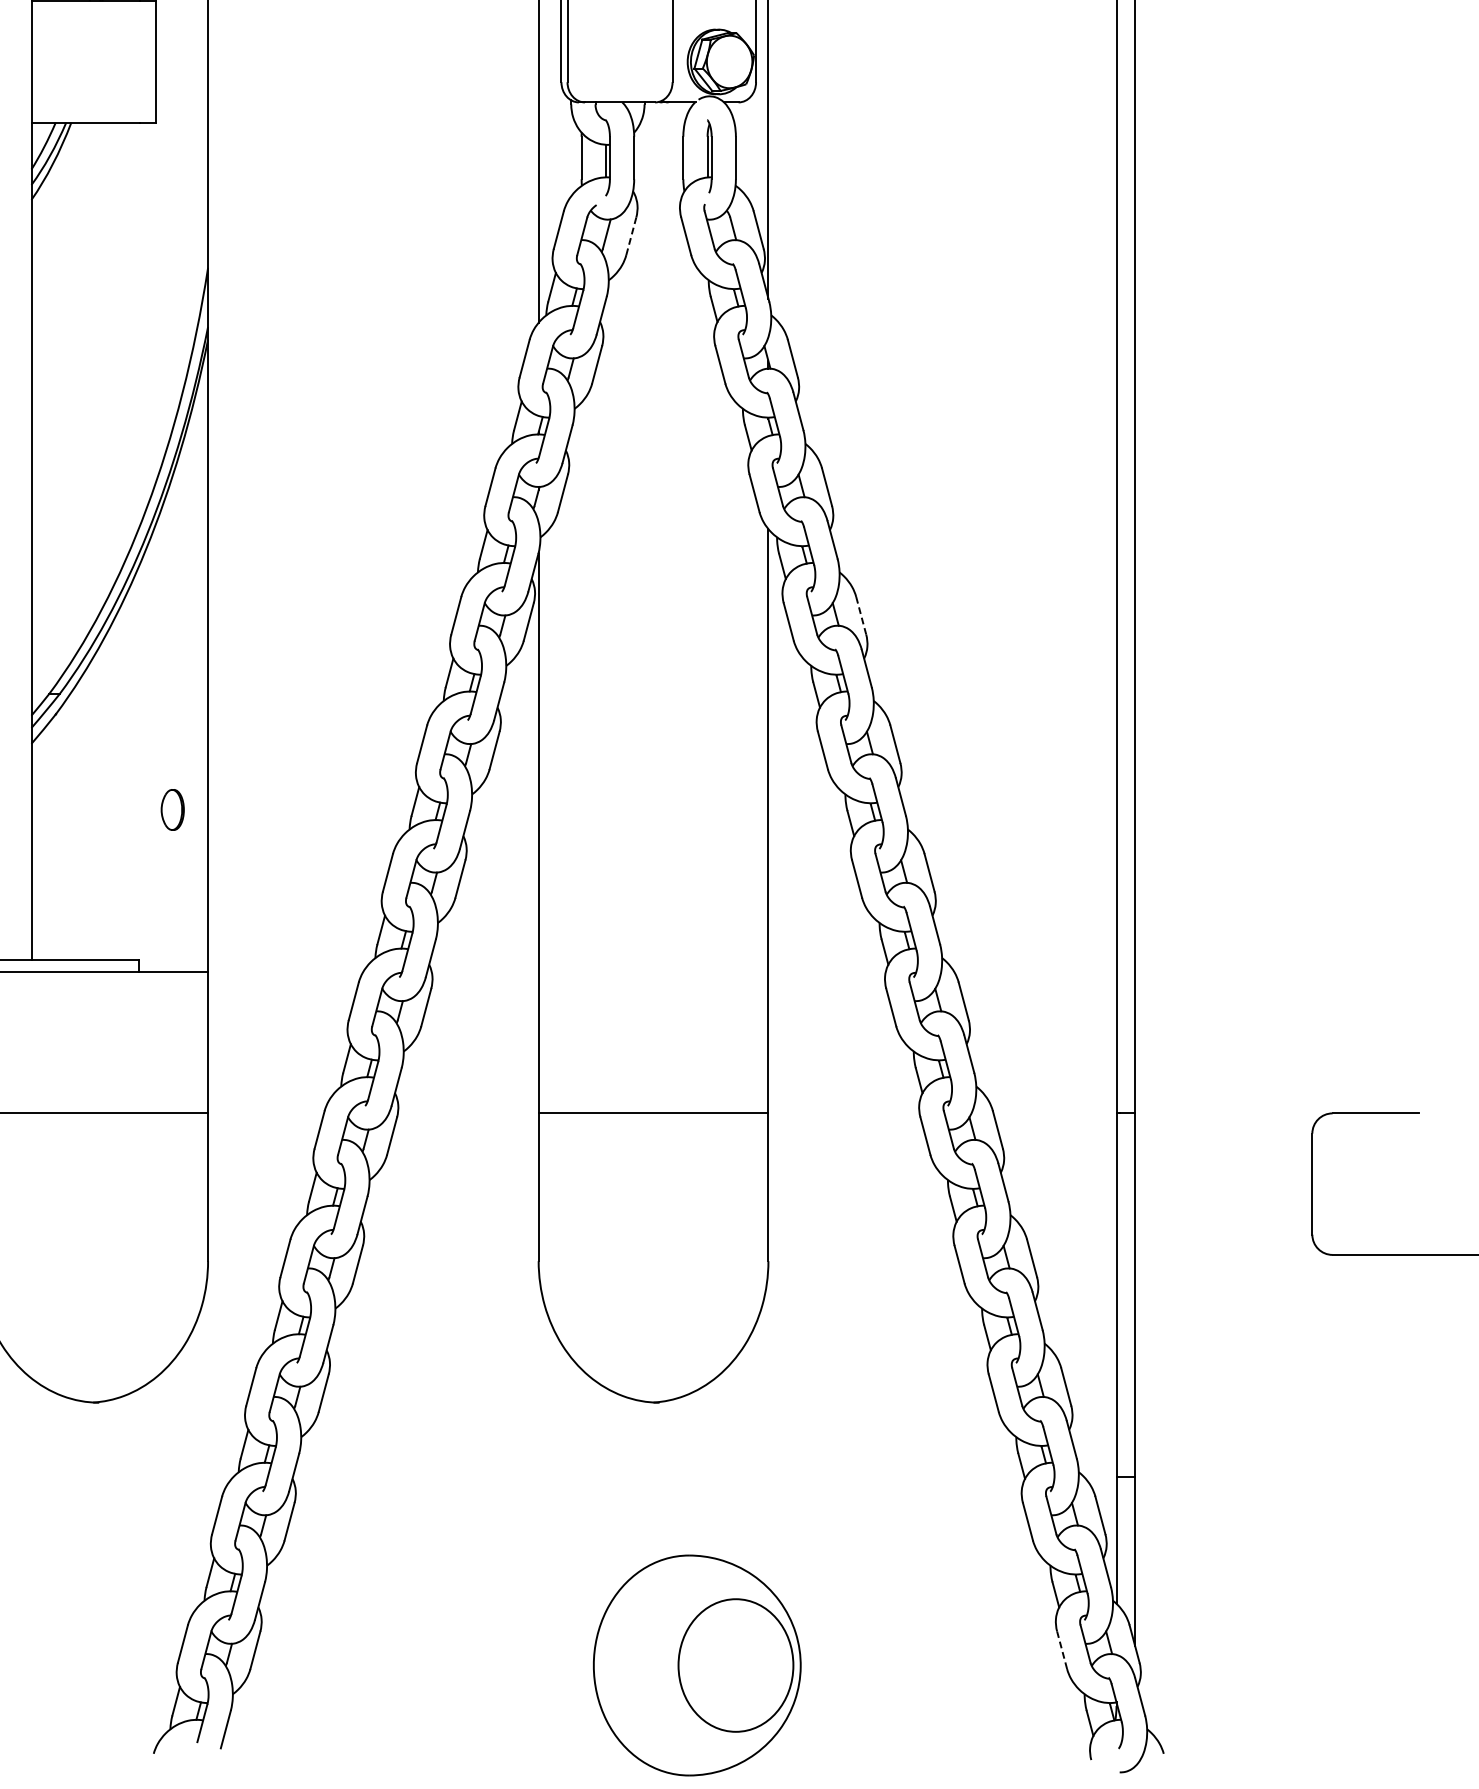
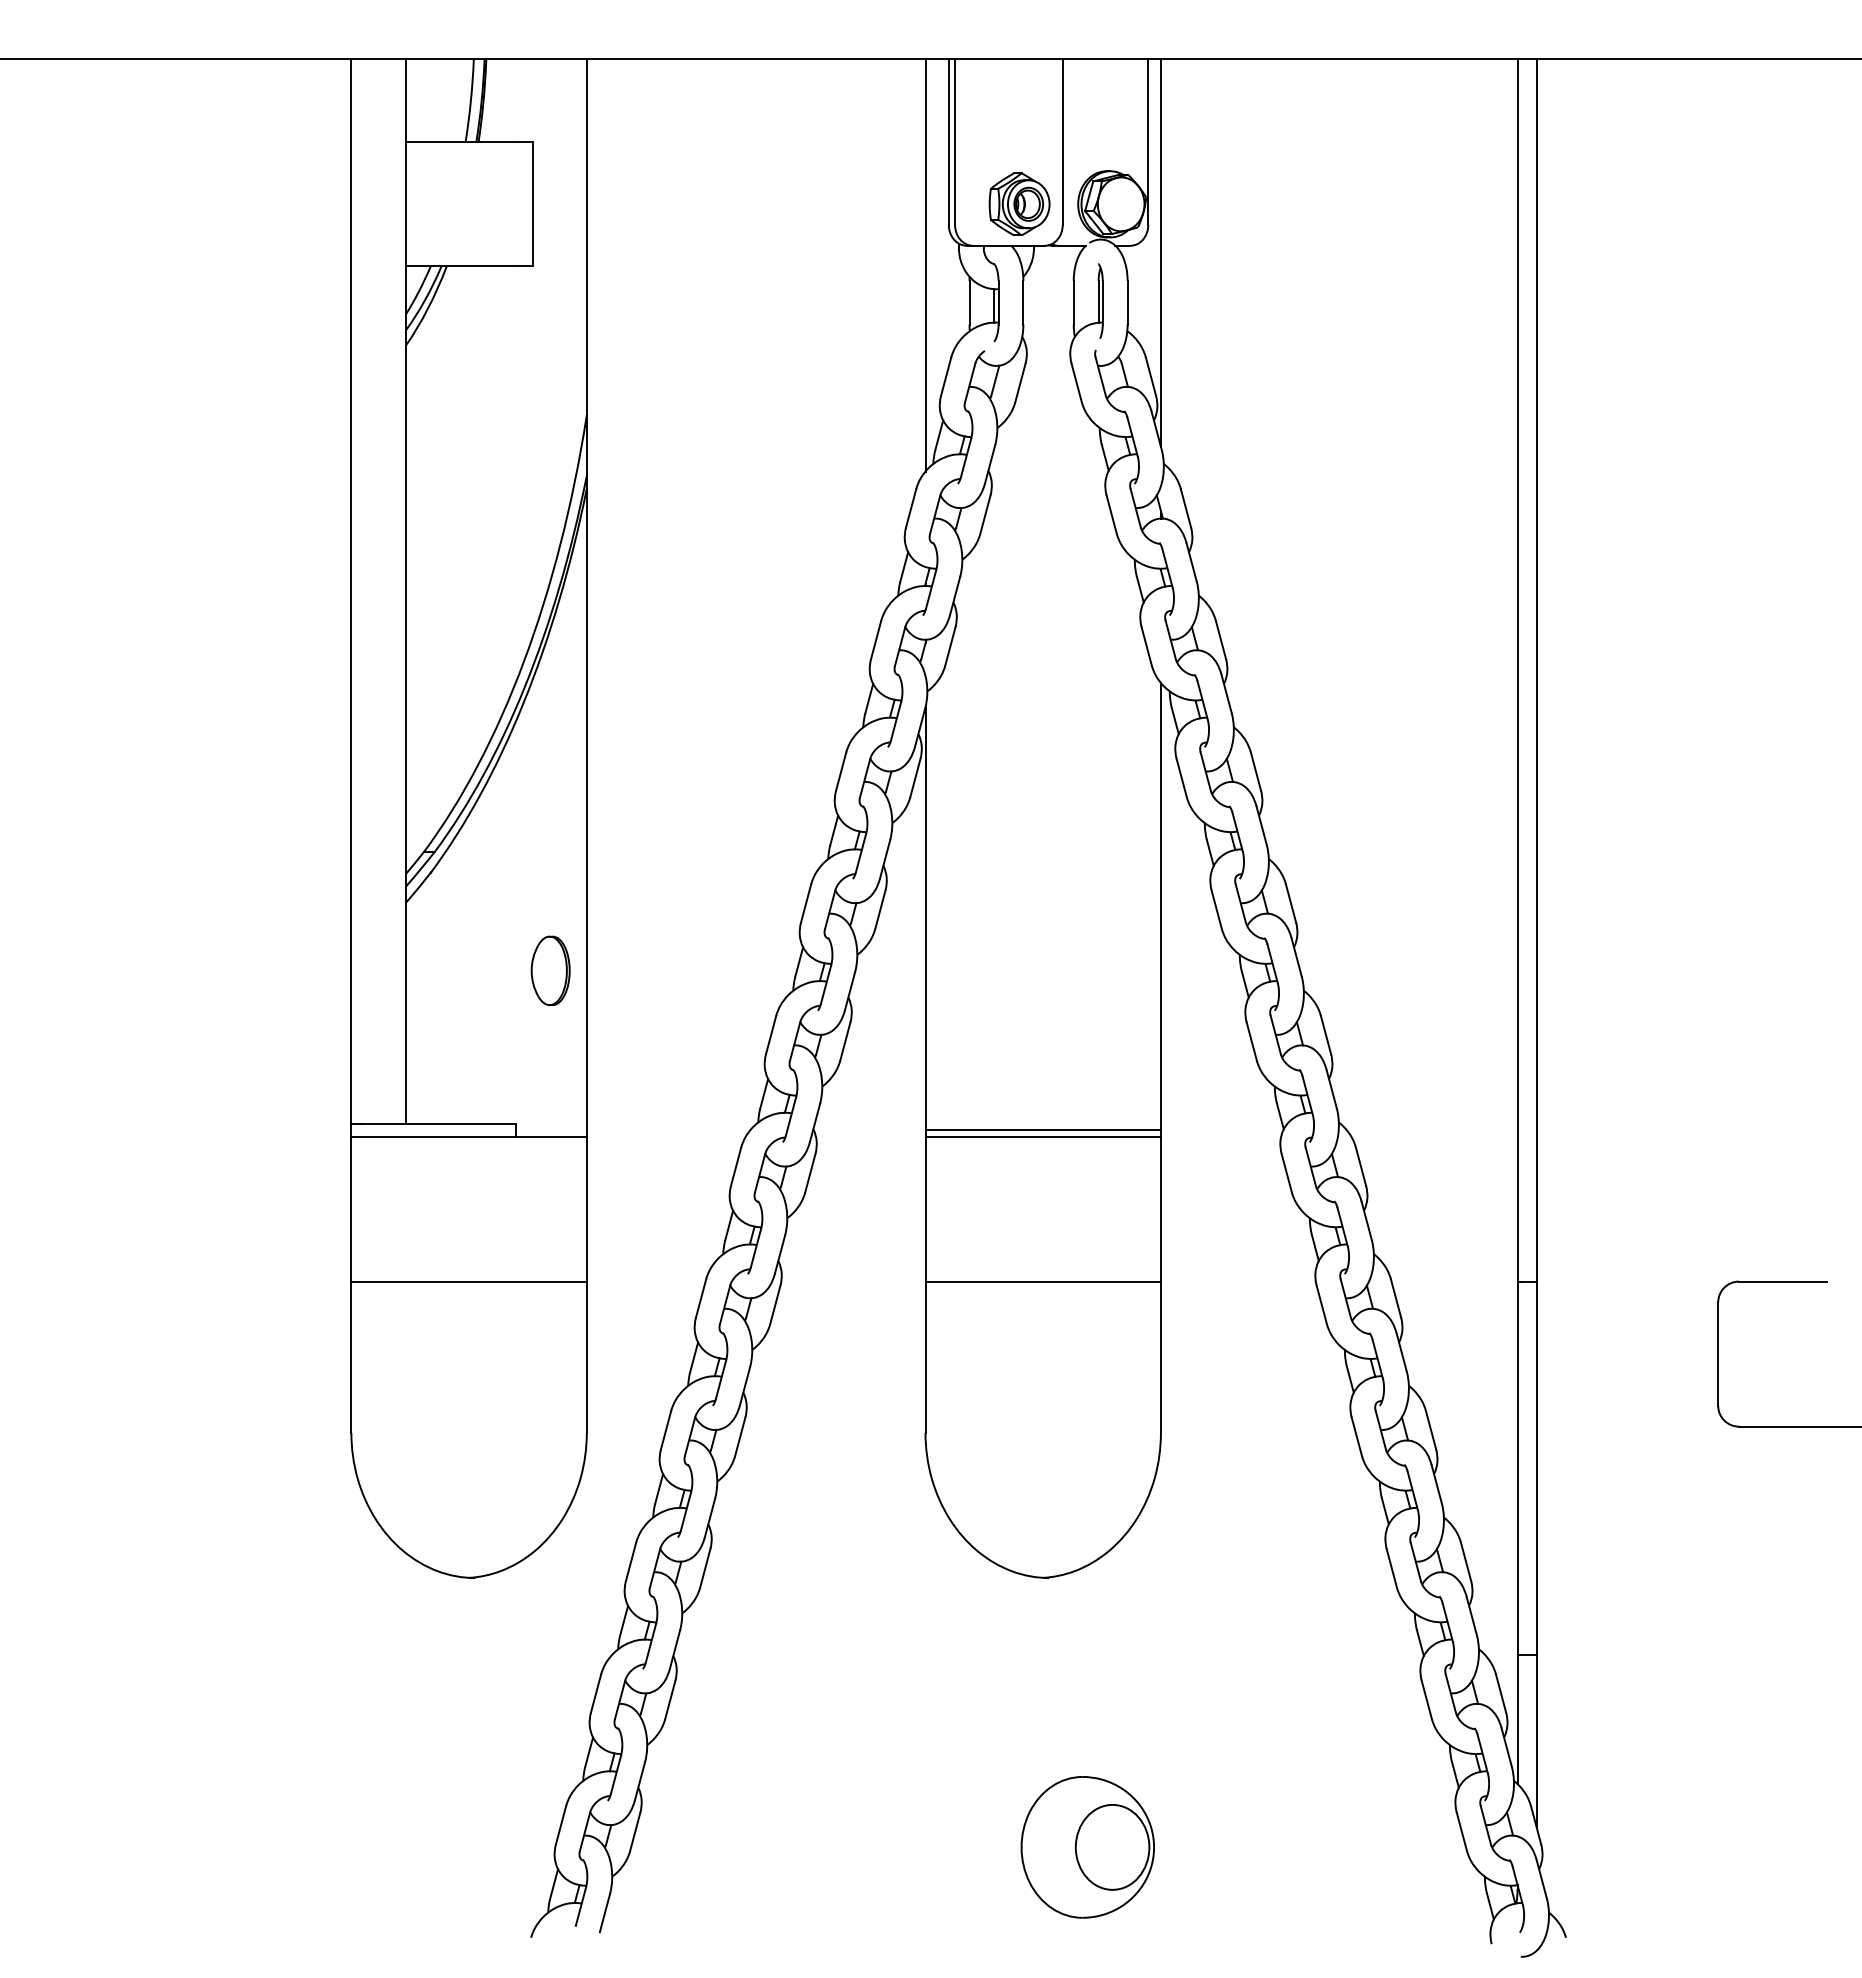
part: (630, 61) -> (1019, 203), added
line: (631, 236) -> (1020, 383), dashed -> solid
line: (860, 615) -> (1255, 771), dashed -> solid
part: (172, 809) -> (550, 970), size x1.67
line: (652, 965) -> (1042, 1130), added
line: (652, 971) -> (1042, 1136), added
line: (1061, 1650) -> (1461, 1831), dashed -> solid
part: (696, 1665) -> (1087, 1847), size x0.62

